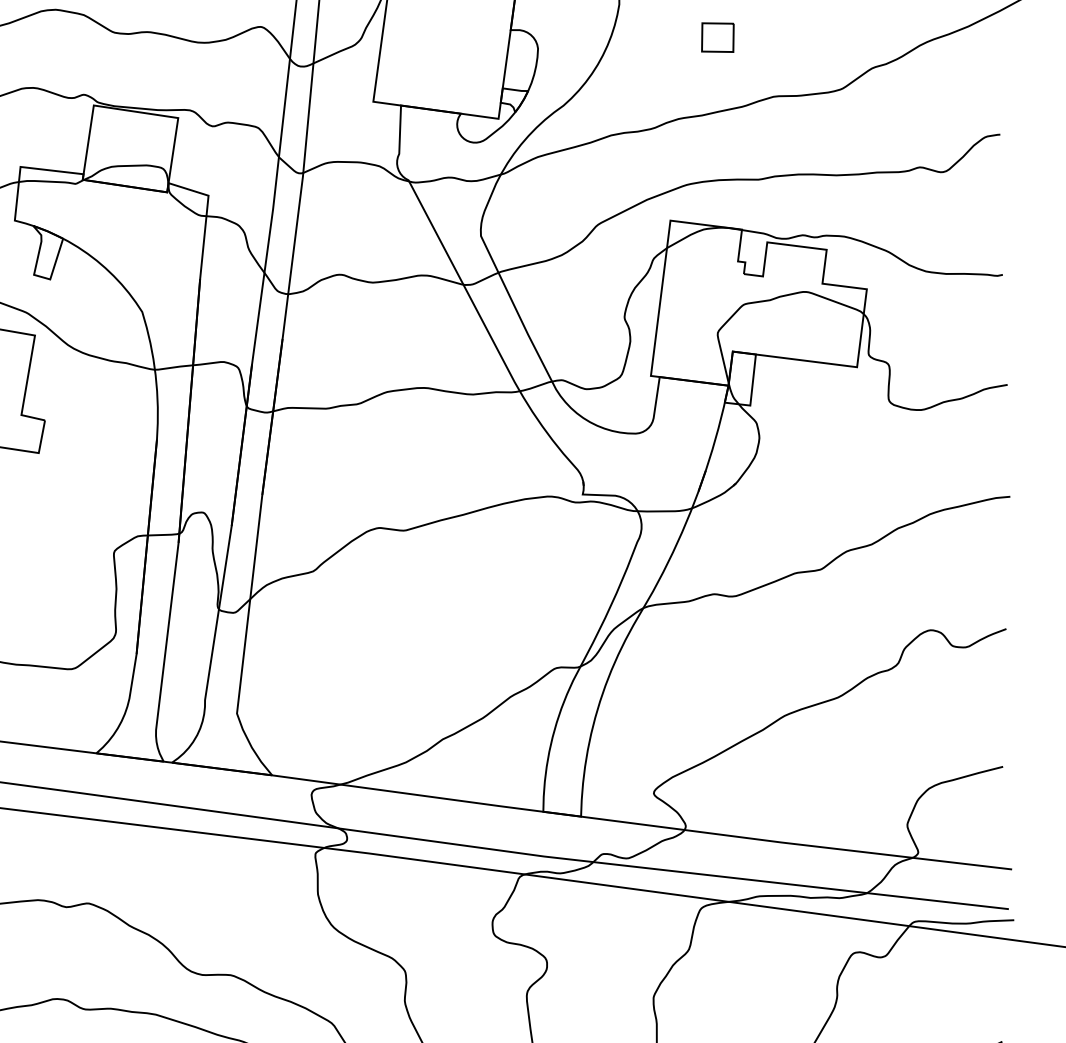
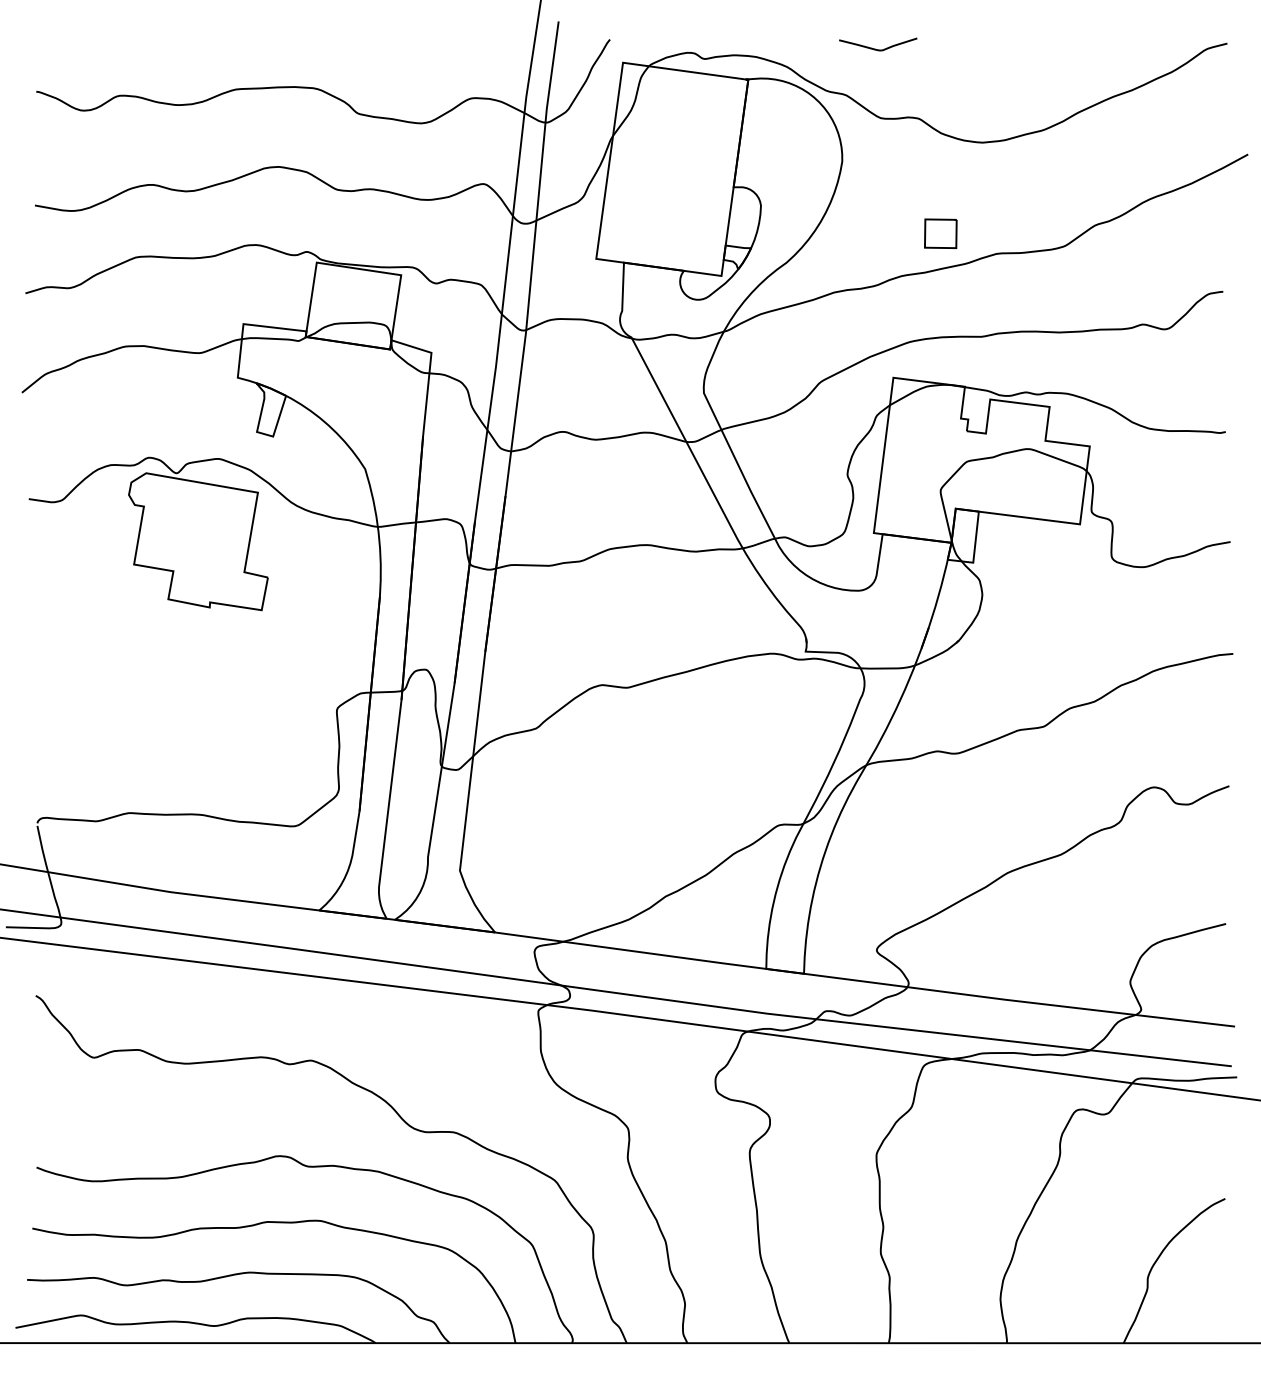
part: (717, 37) -> (940, 233), moved

